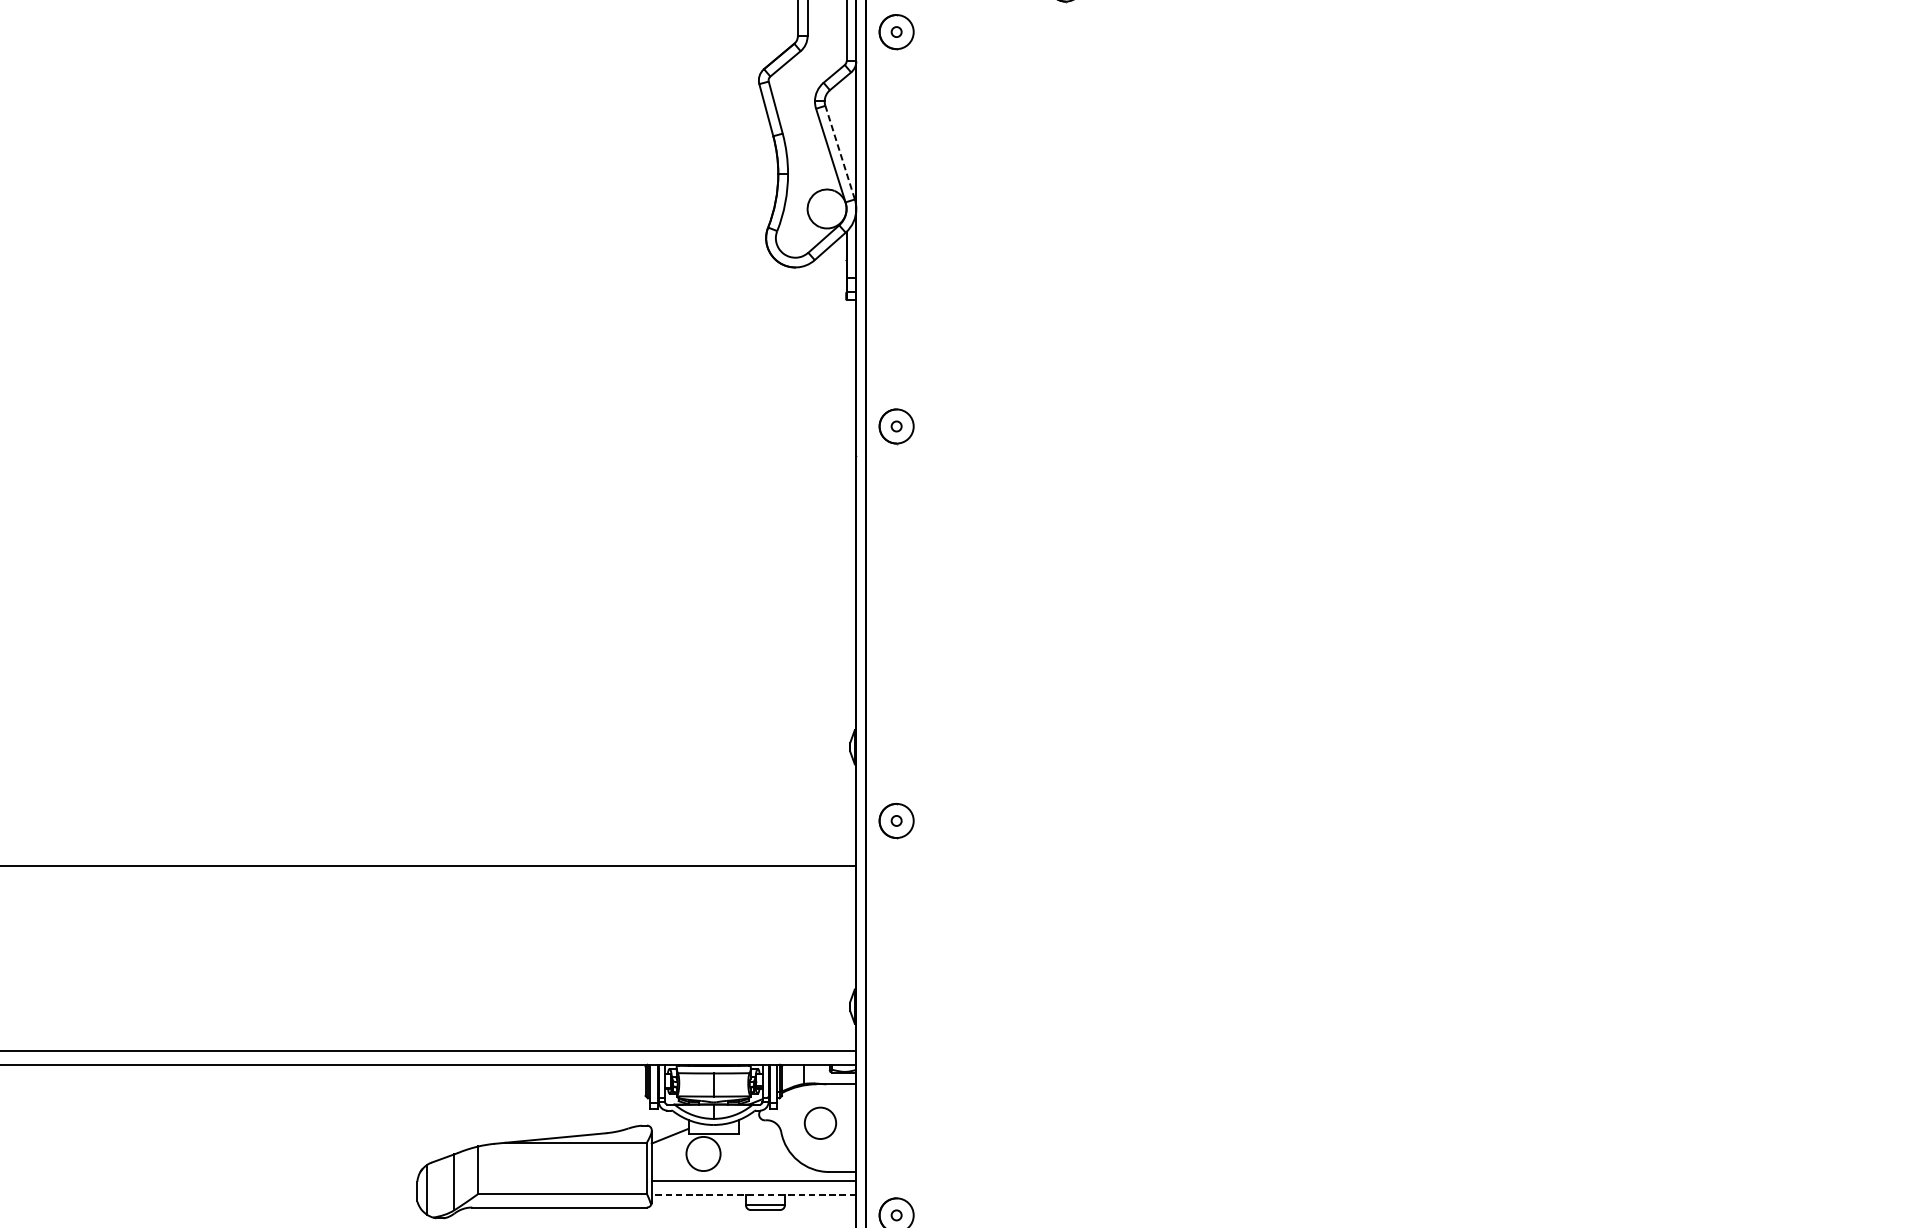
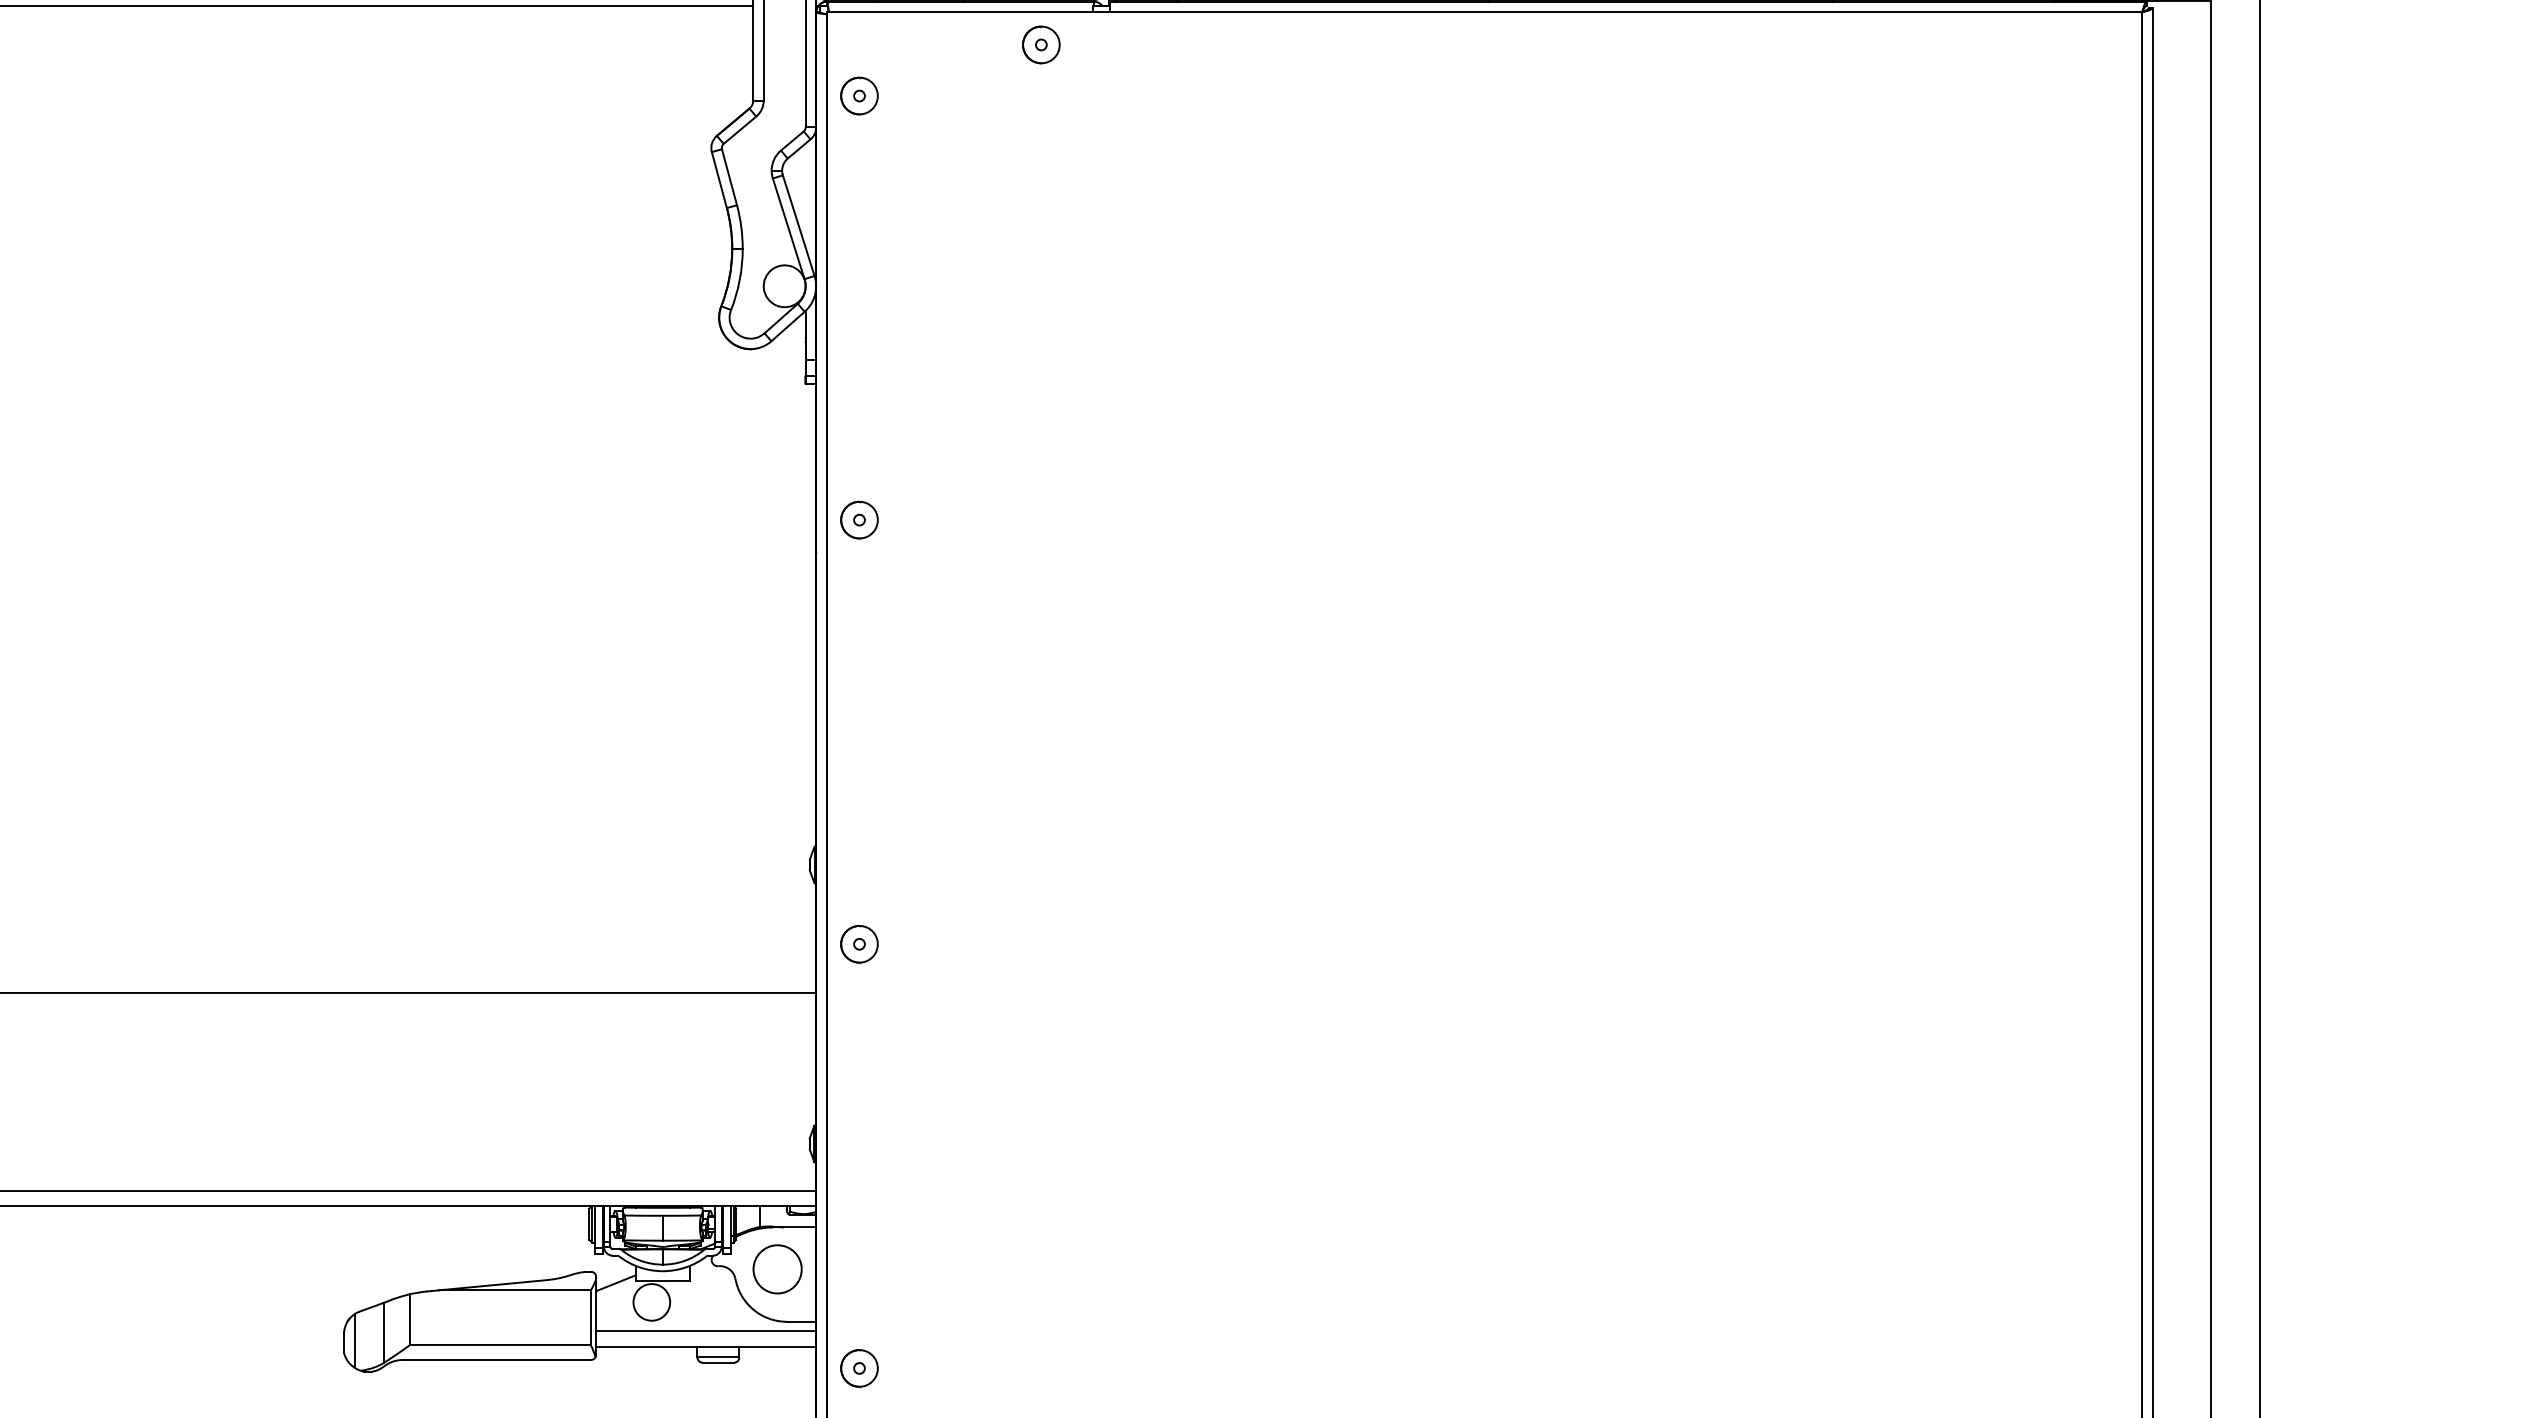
line: (839, 152) -> (798, 225), dashed -> solid
circle: (820, 1123) -> (777, 1269), size x1.43
line: (754, 1195) -> (706, 1346), dashed -> solid

